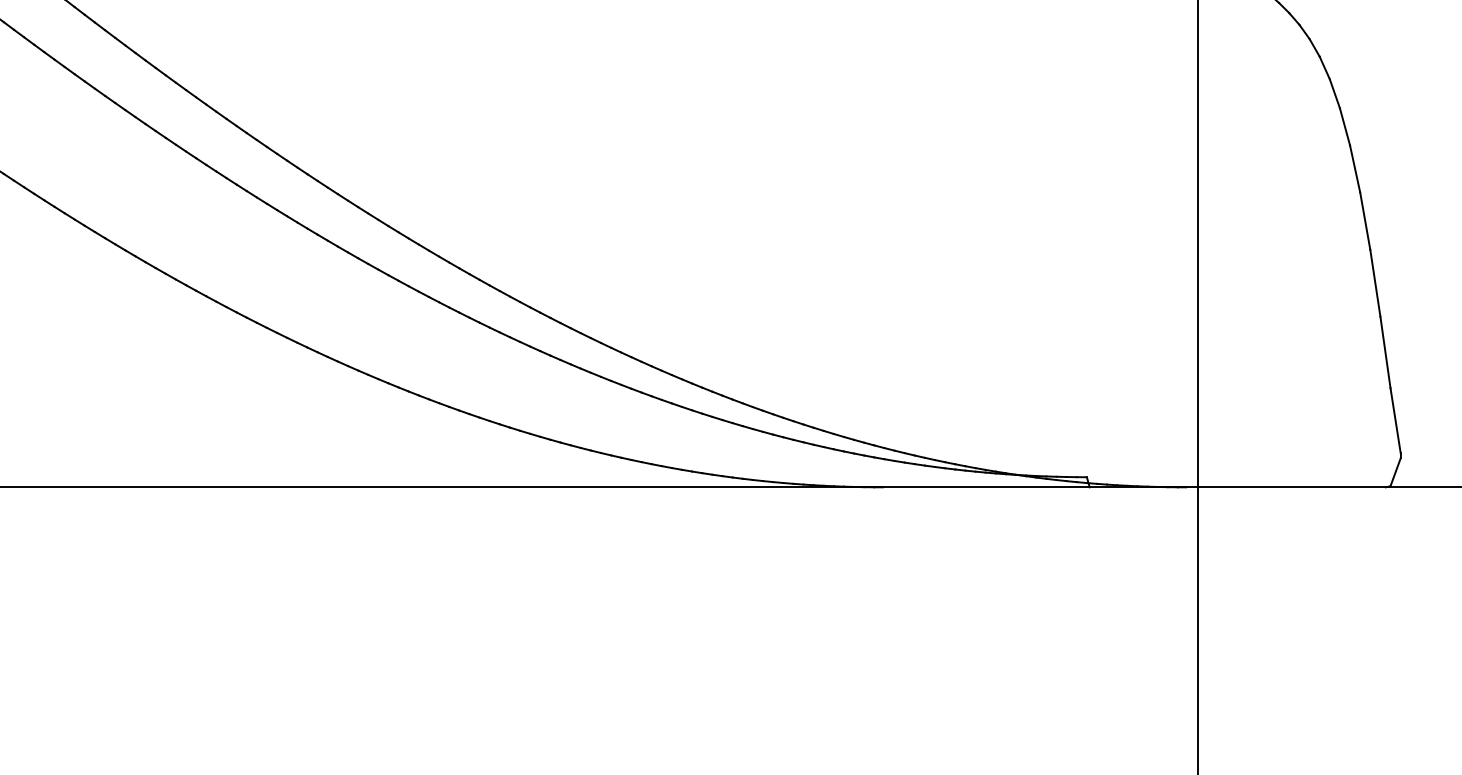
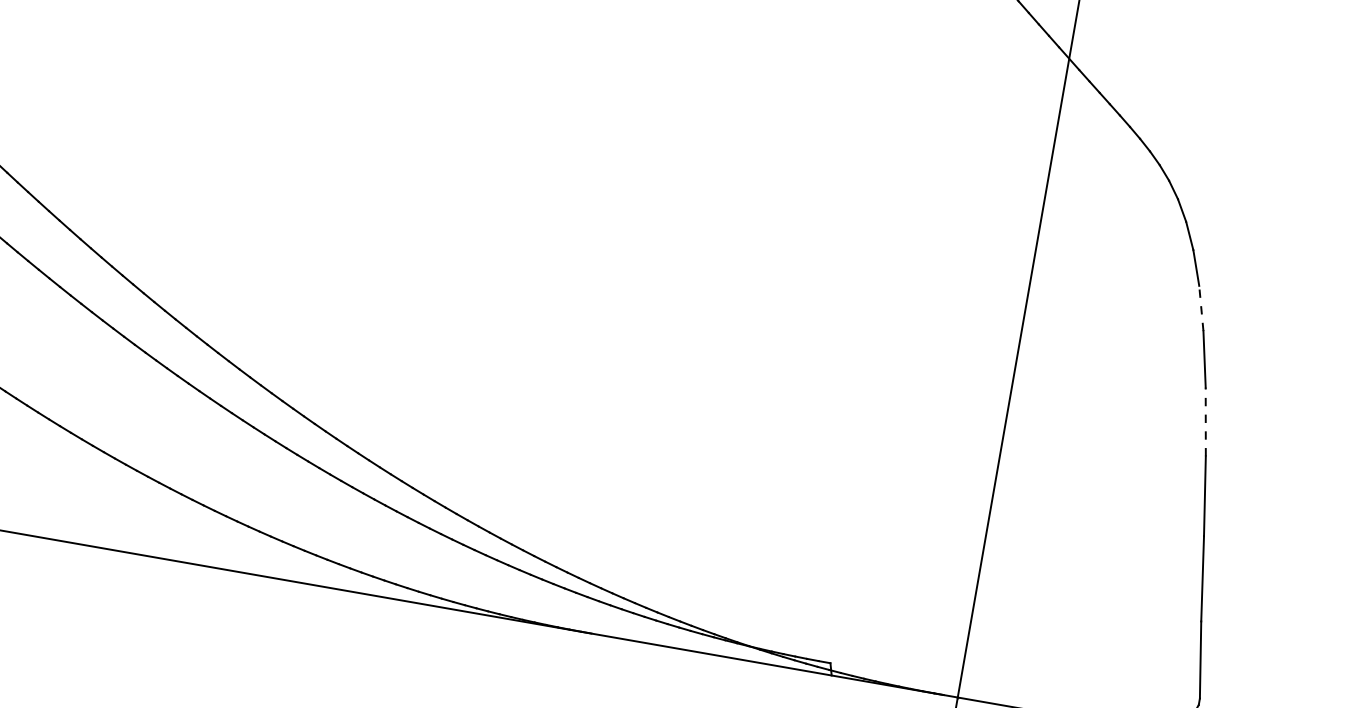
line: (1344, 126) -> (1200, 307), solid -> dashed
line: (1365, 220) -> (1206, 421), solid -> dashed

